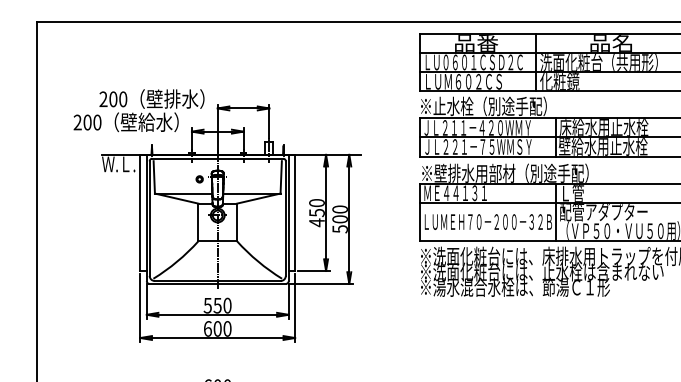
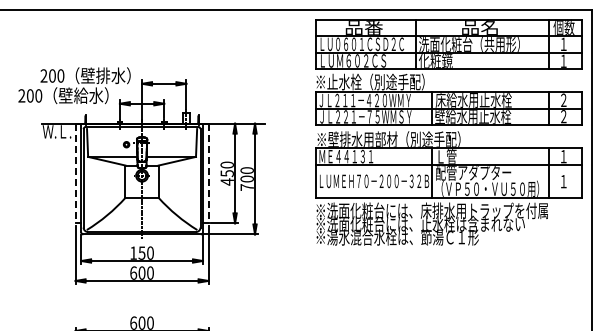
line: (140, 212) -> (75, 173), solid -> dashed
line: (295, 212) -> (208, 173), solid -> dashed
text: (339, 229) -> (246, 187), 500 -> 700
text: (207, 304) -> (133, 252), 550 -> 150

